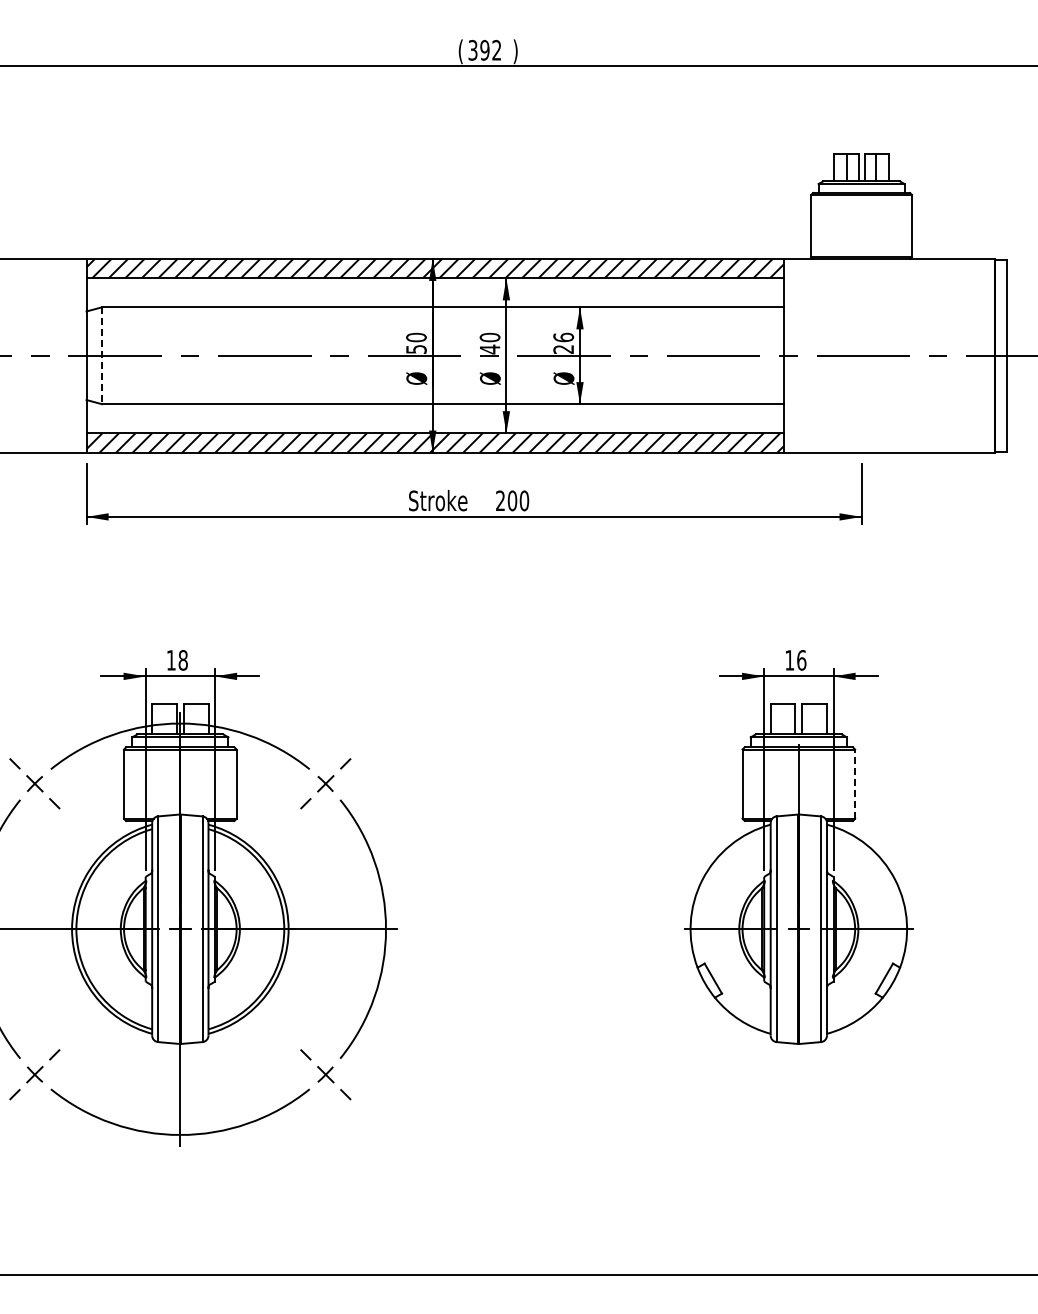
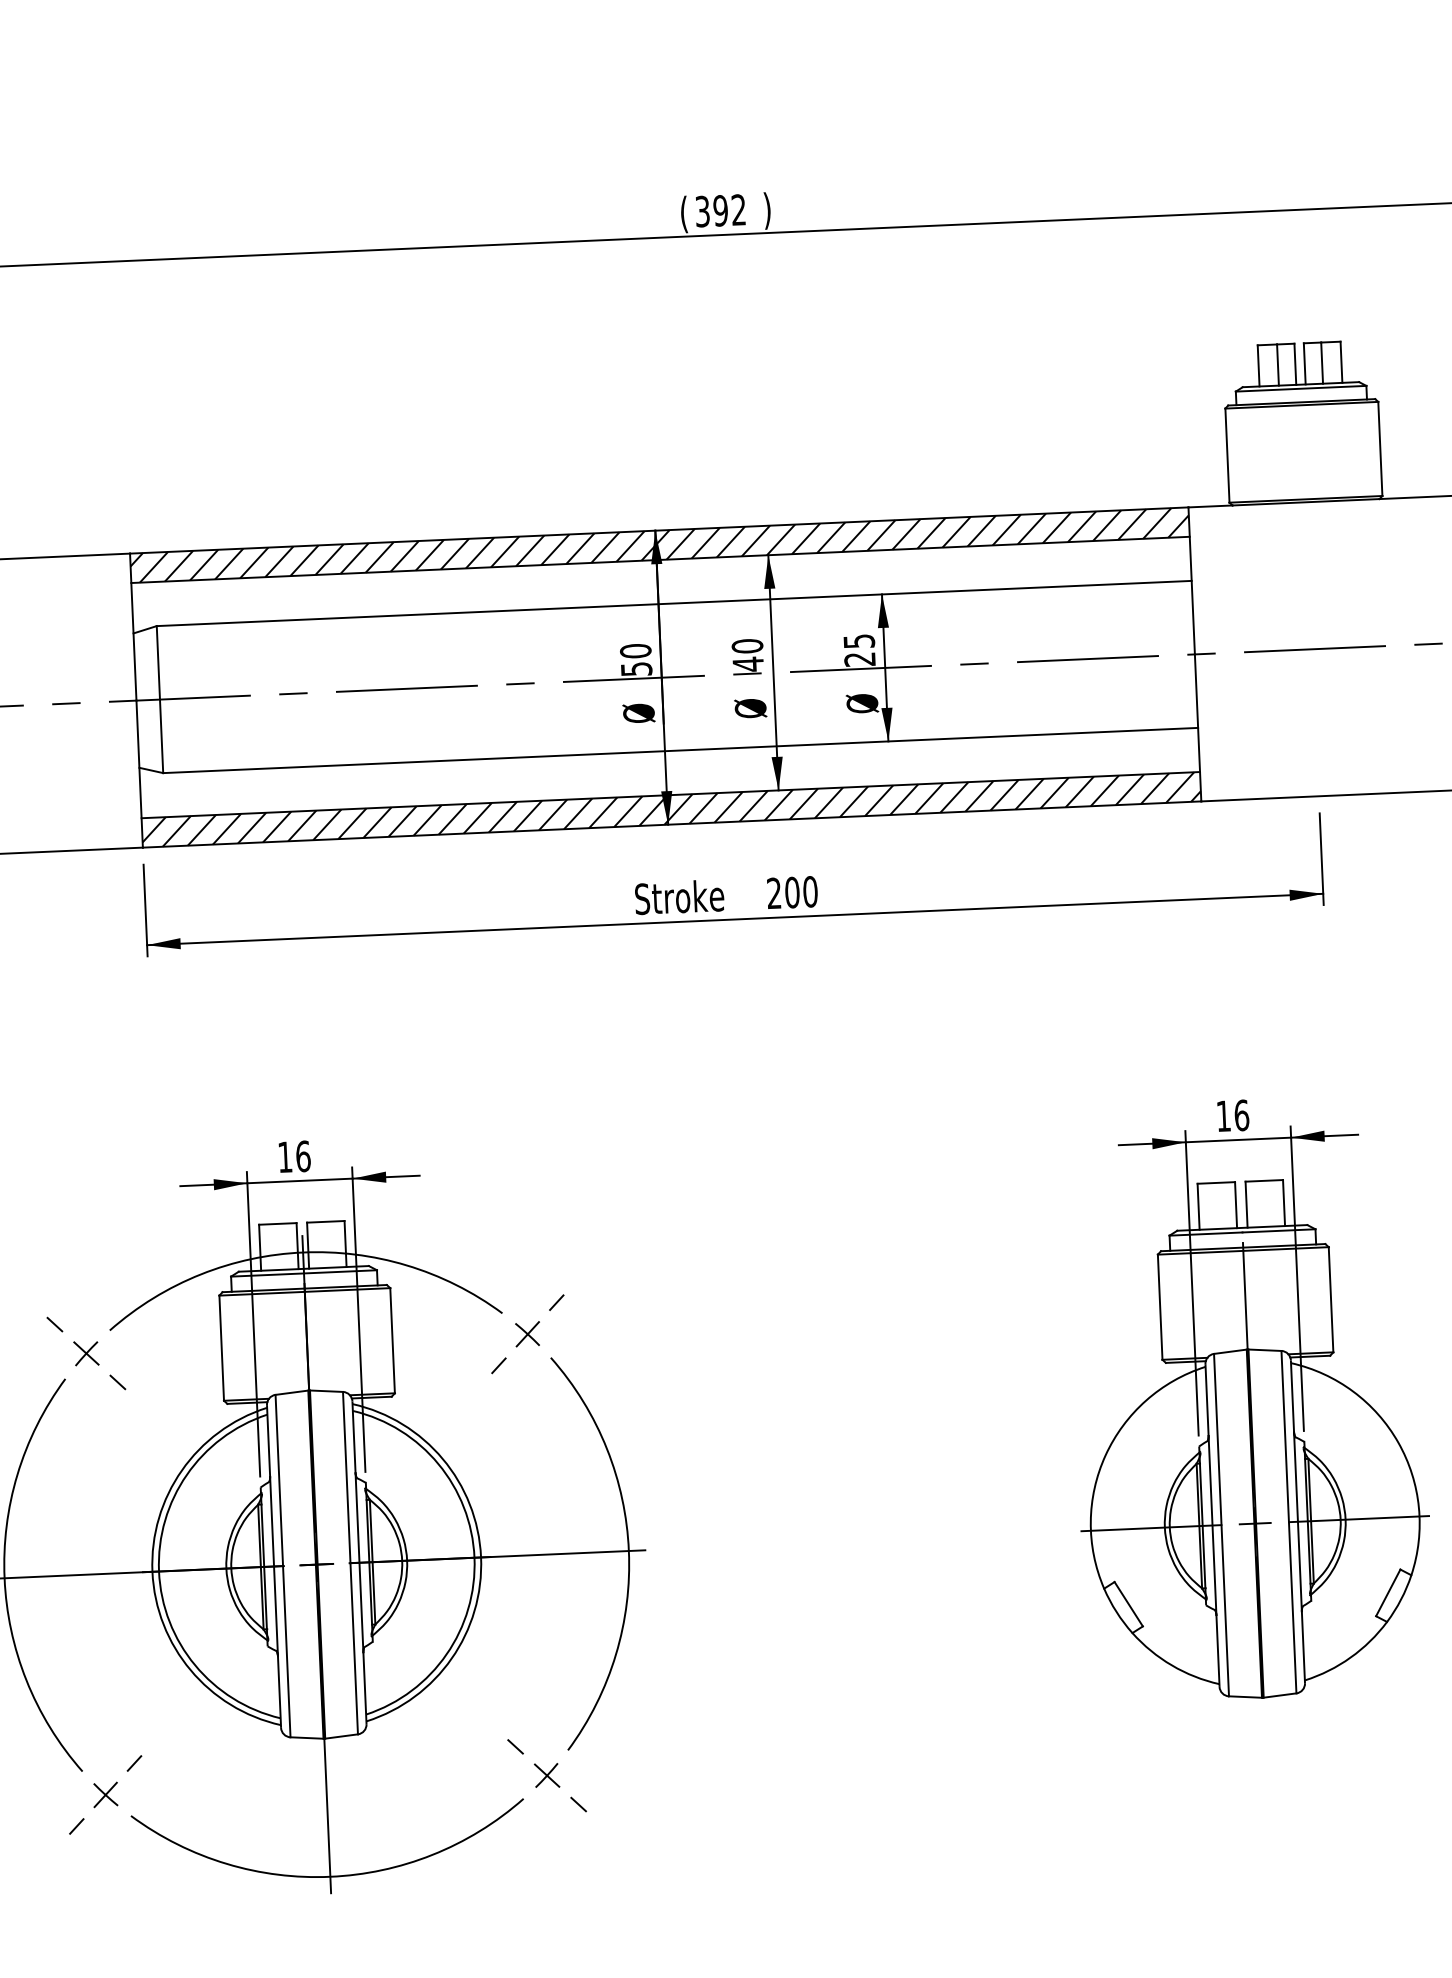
text: (563, 337) -> (858, 641), 26 -> 25
line: (102, 356) -> (160, 700), dashed -> solid
text: (182, 660) -> (302, 1156), 18 -> 16
line: (855, 784) -> (1331, 1300), dashed -> solid

